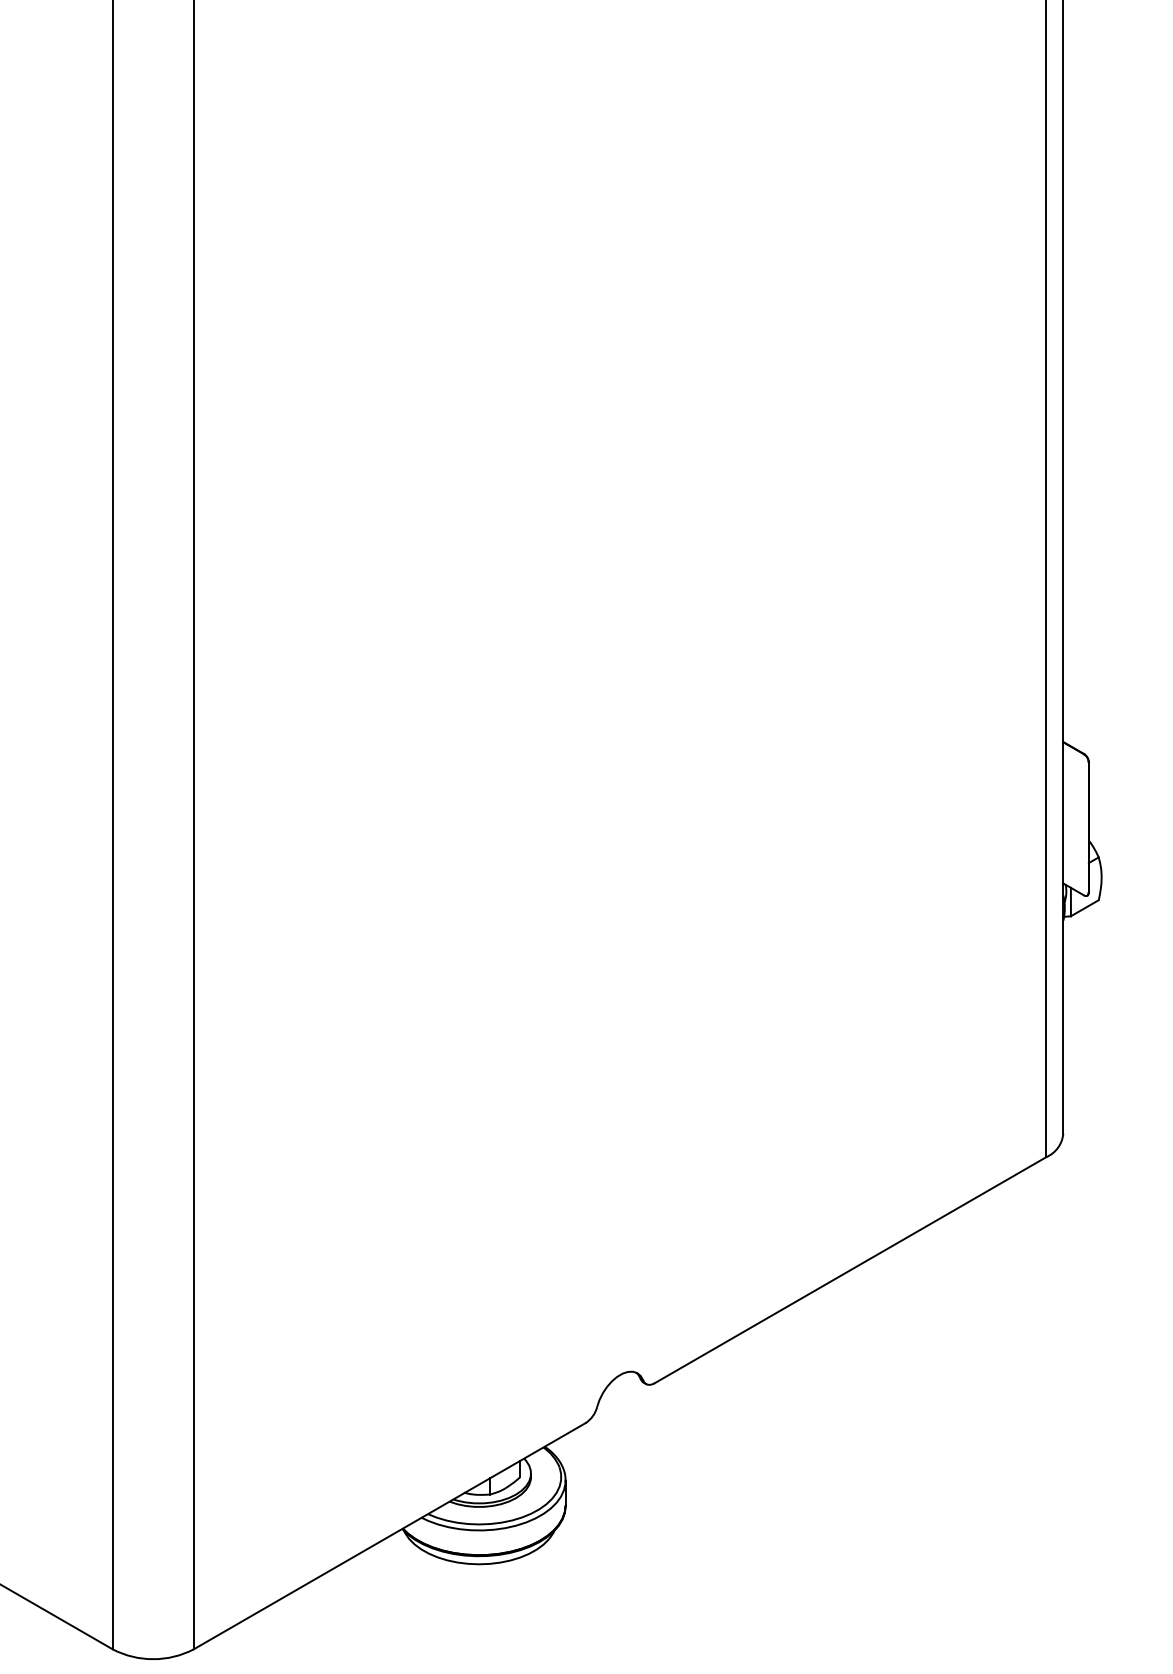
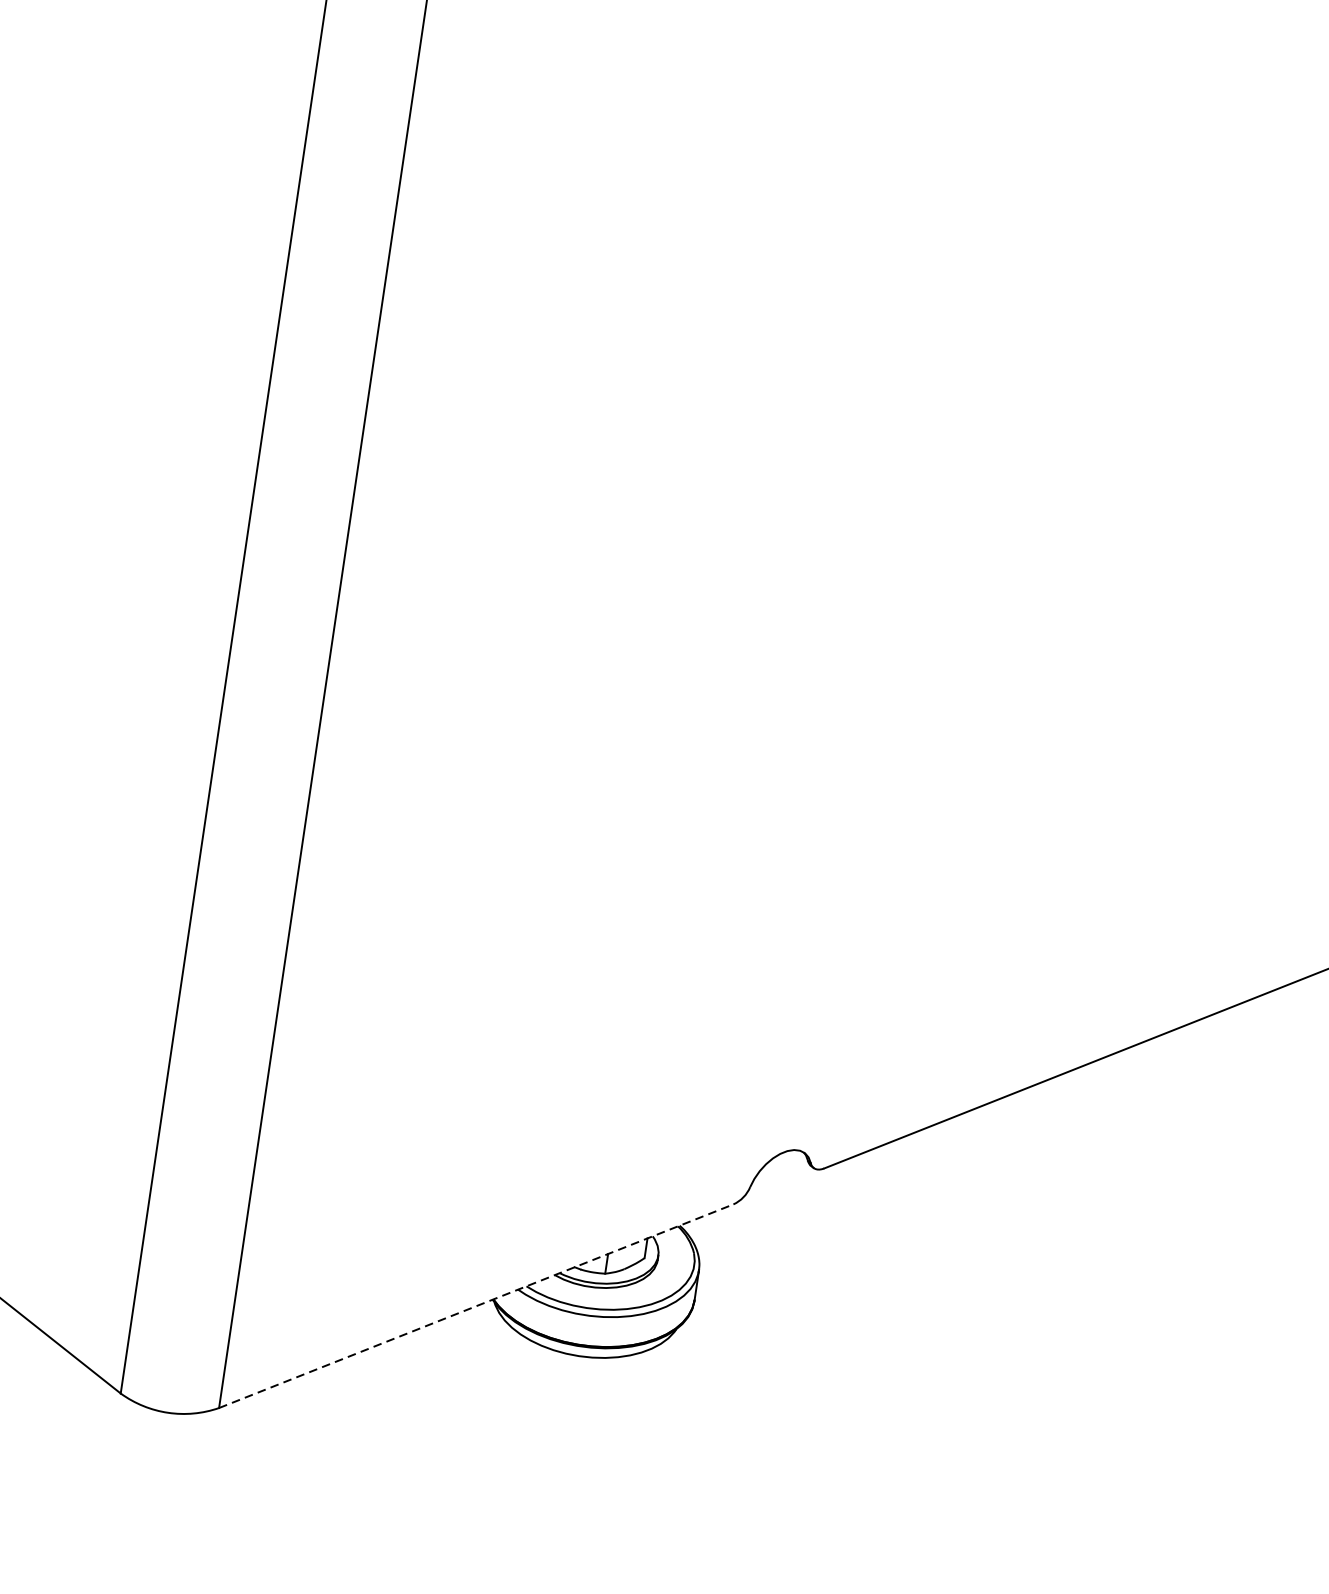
line: (390, 1535) -> (477, 1305), solid -> dashed

